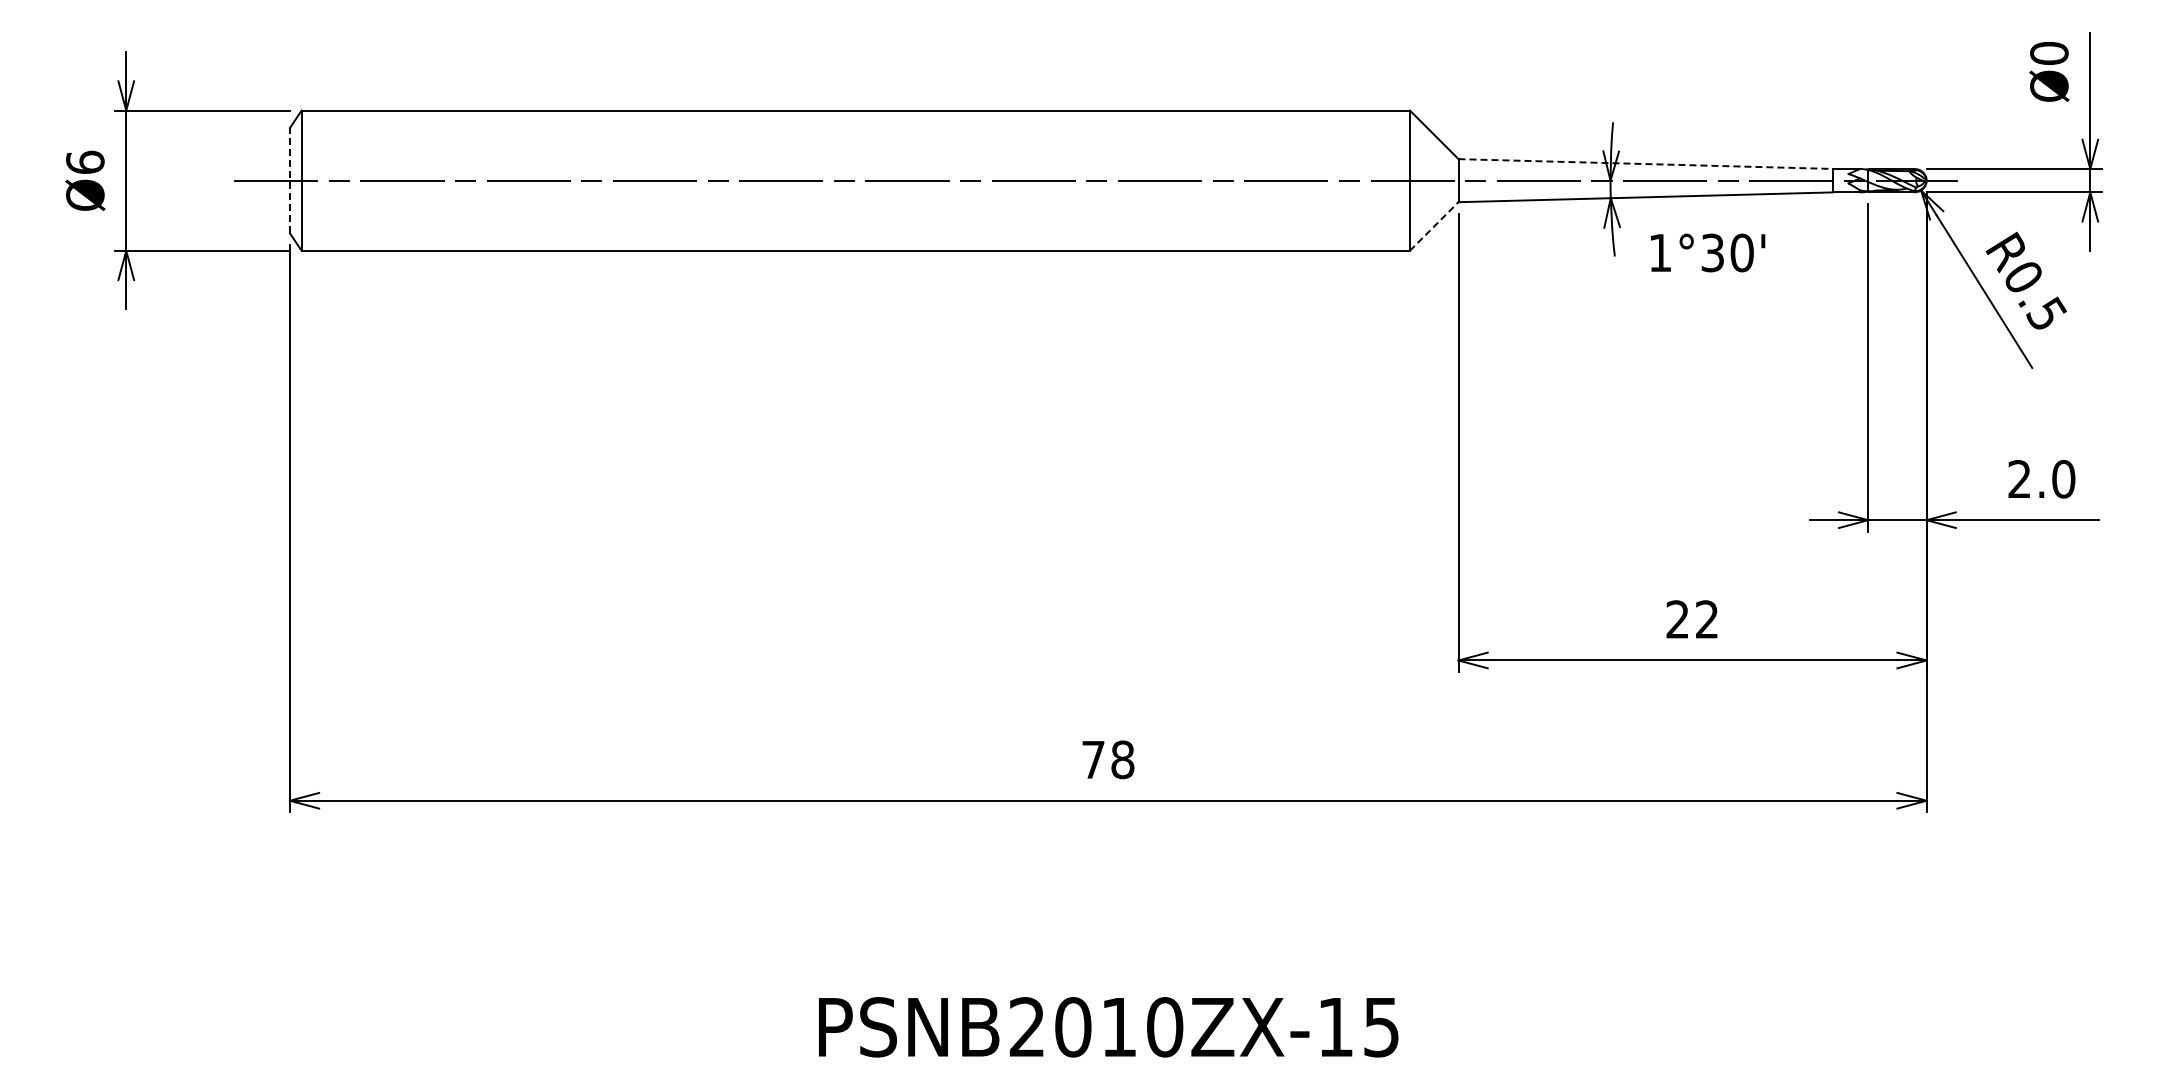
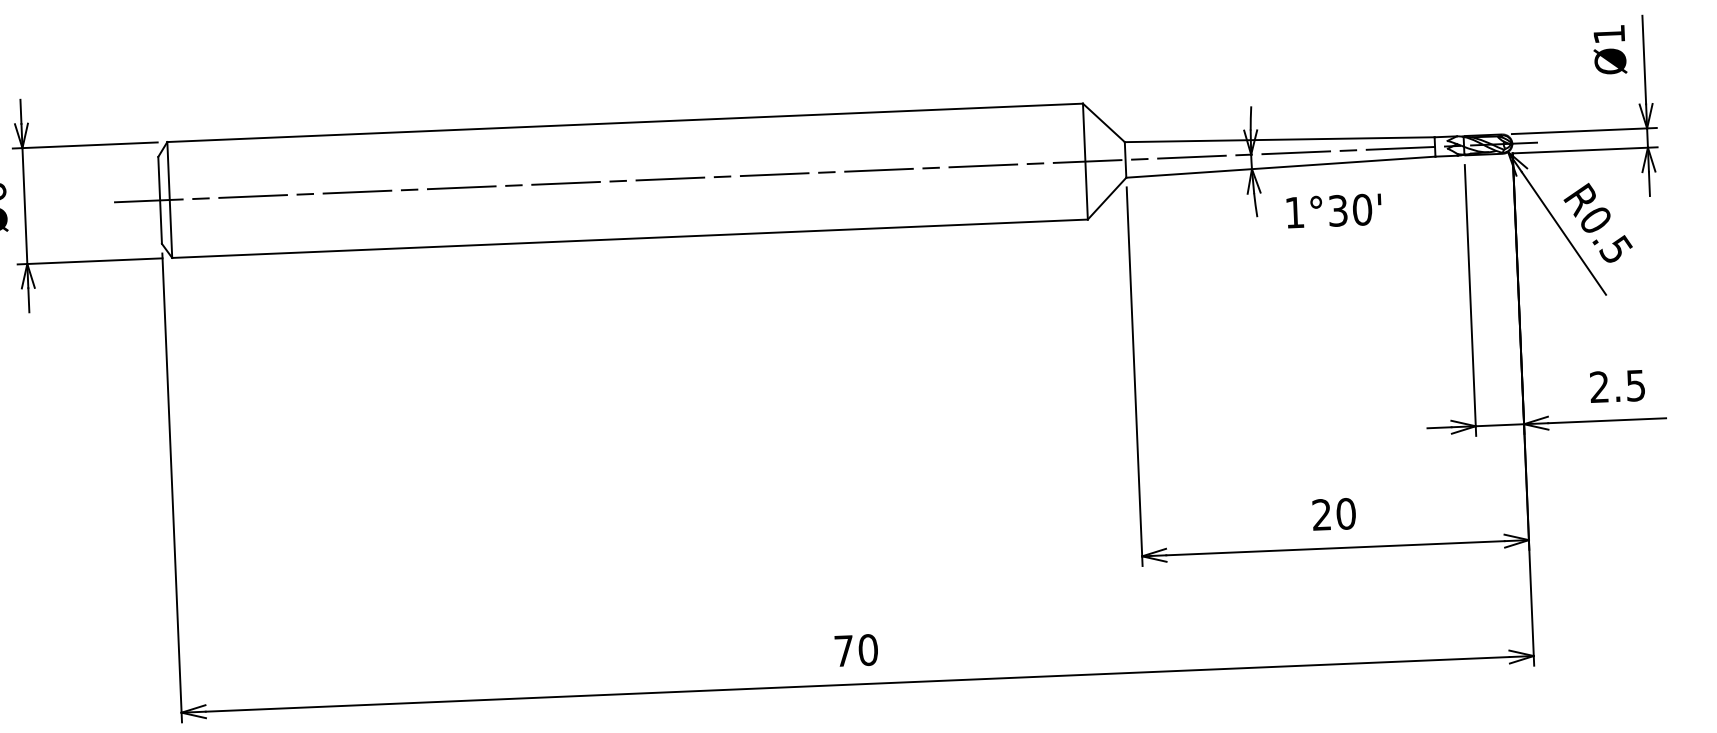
text: (2049, 52) -> (1609, 33), Ø0 -> Ø1
line: (1646, 164) -> (1280, 140), dashed -> solid
line: (289, 180) -> (159, 200), dashed -> solid
line: (1434, 226) -> (1107, 198), dashed -> solid
text: (2063, 479) -> (1635, 385), 2.0 -> 2.5
text: (1706, 619) -> (1345, 513), 22 -> 20
text: (1122, 759) -> (868, 649), 78 -> 70

